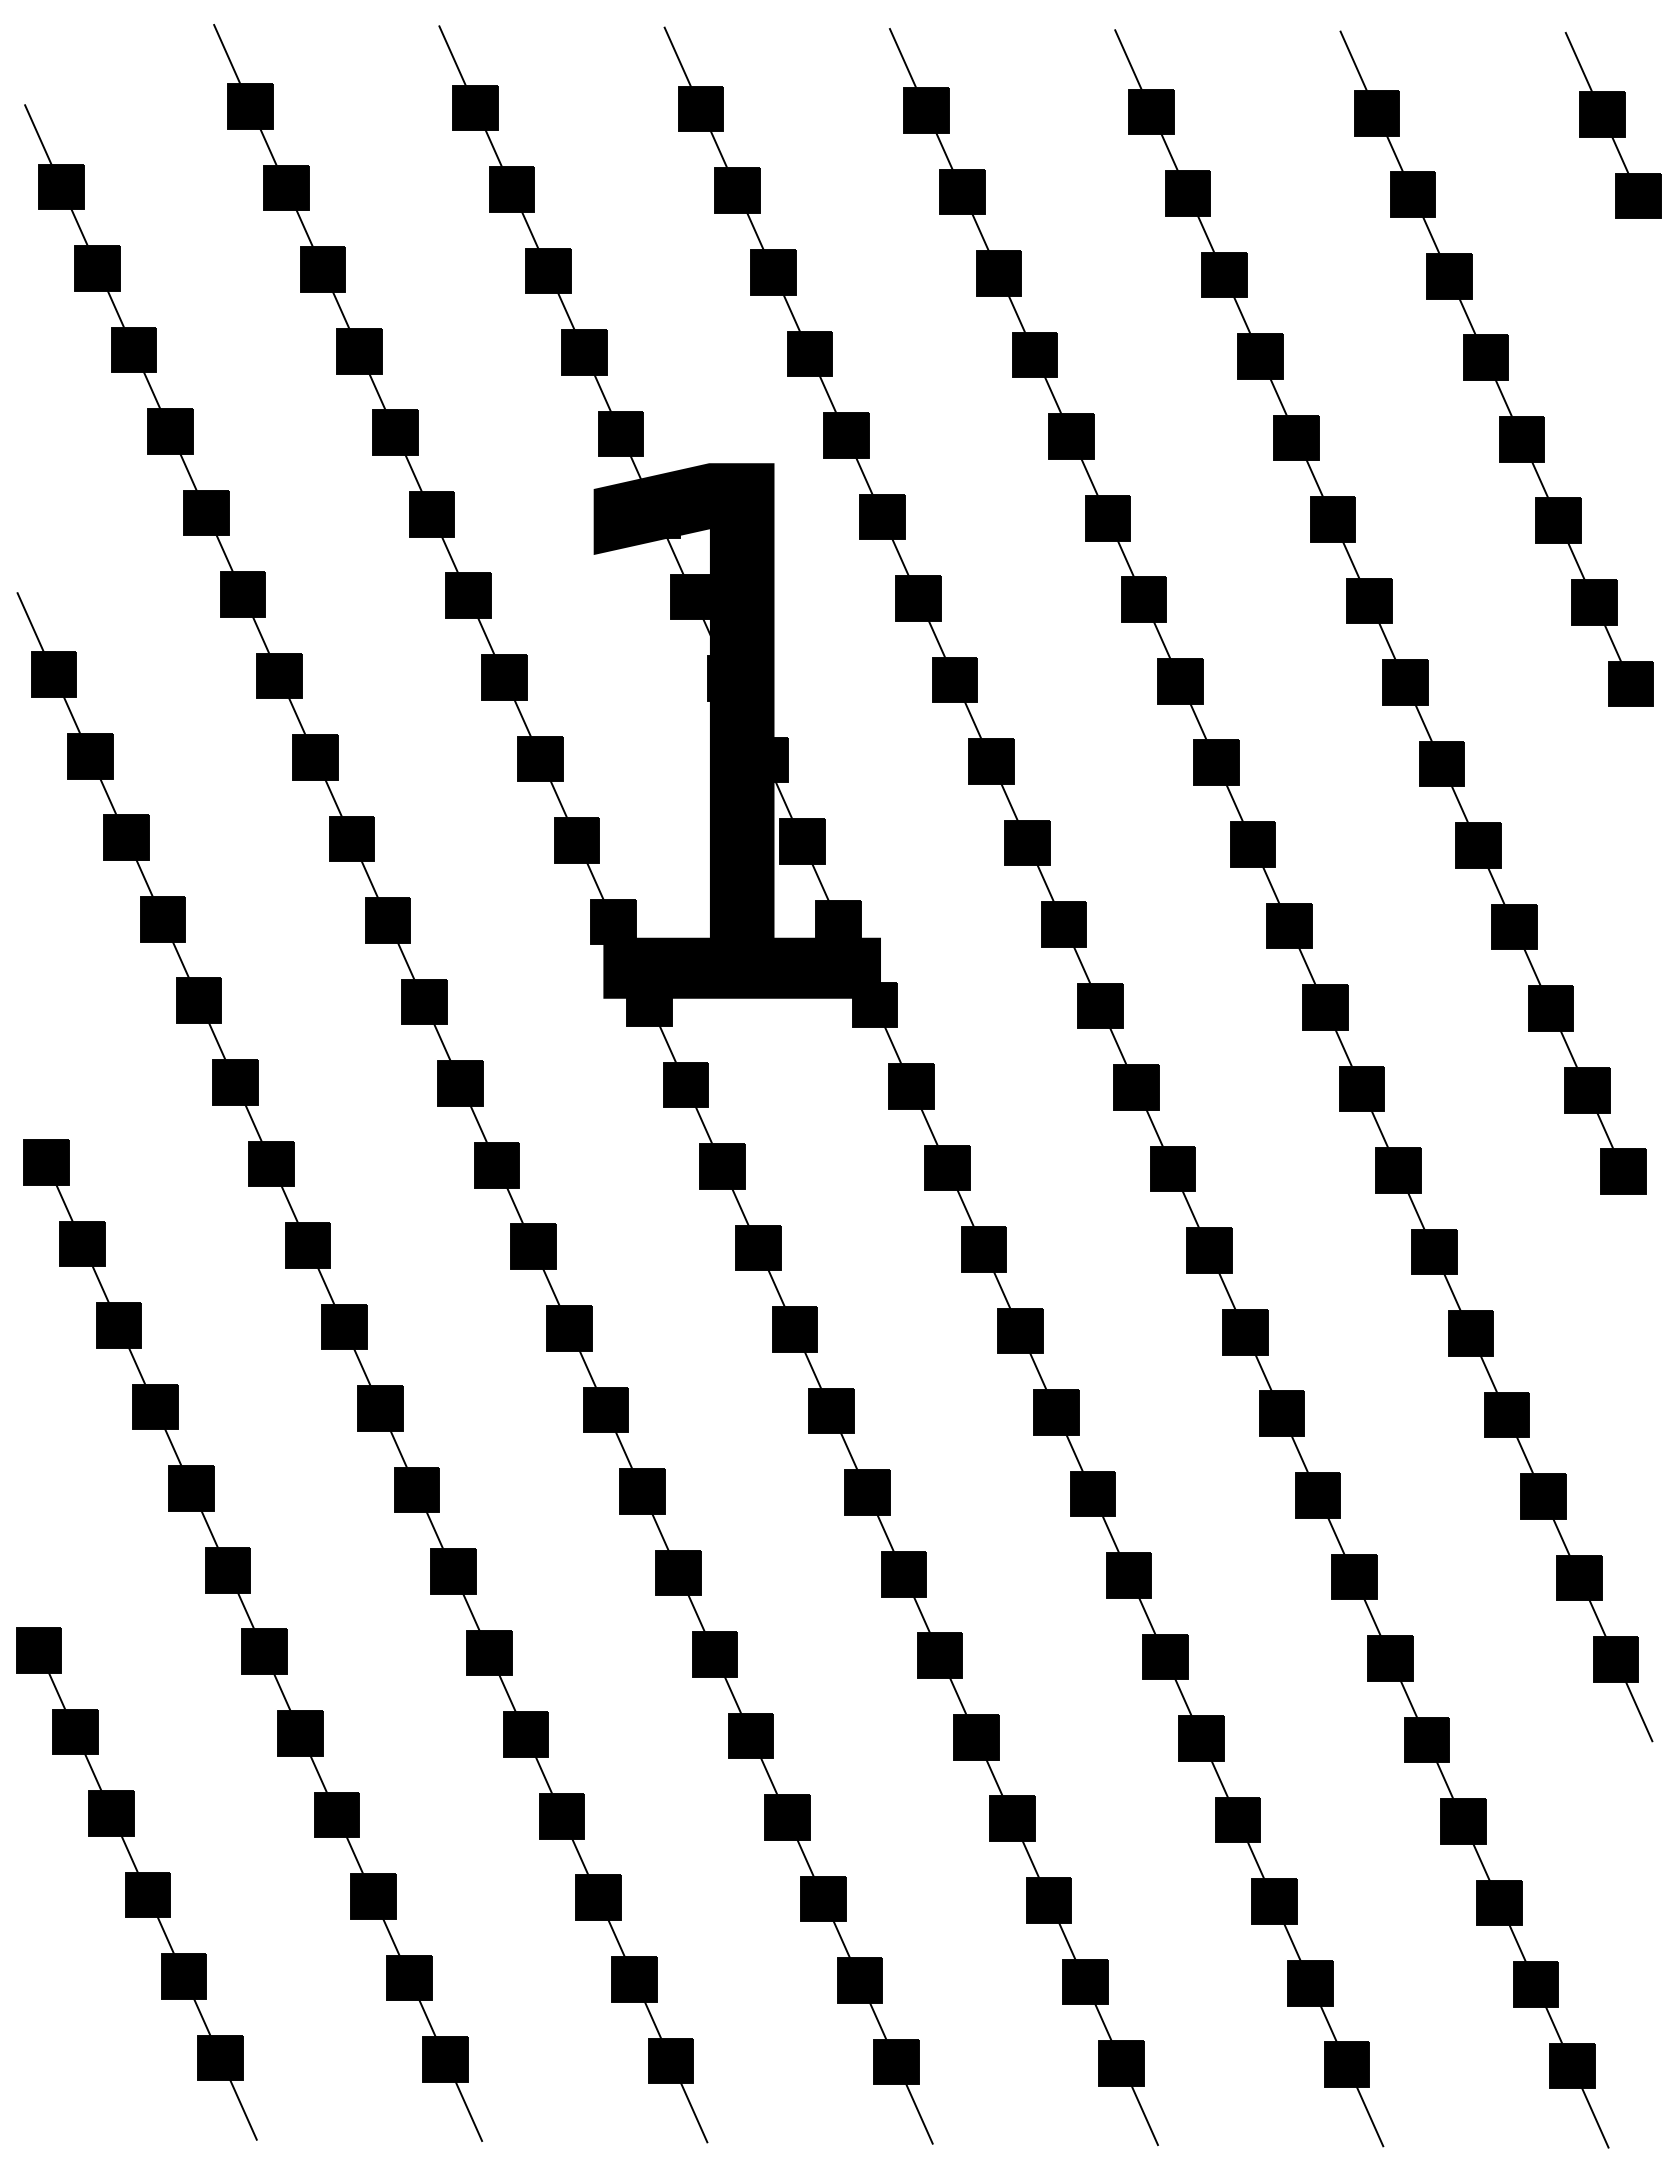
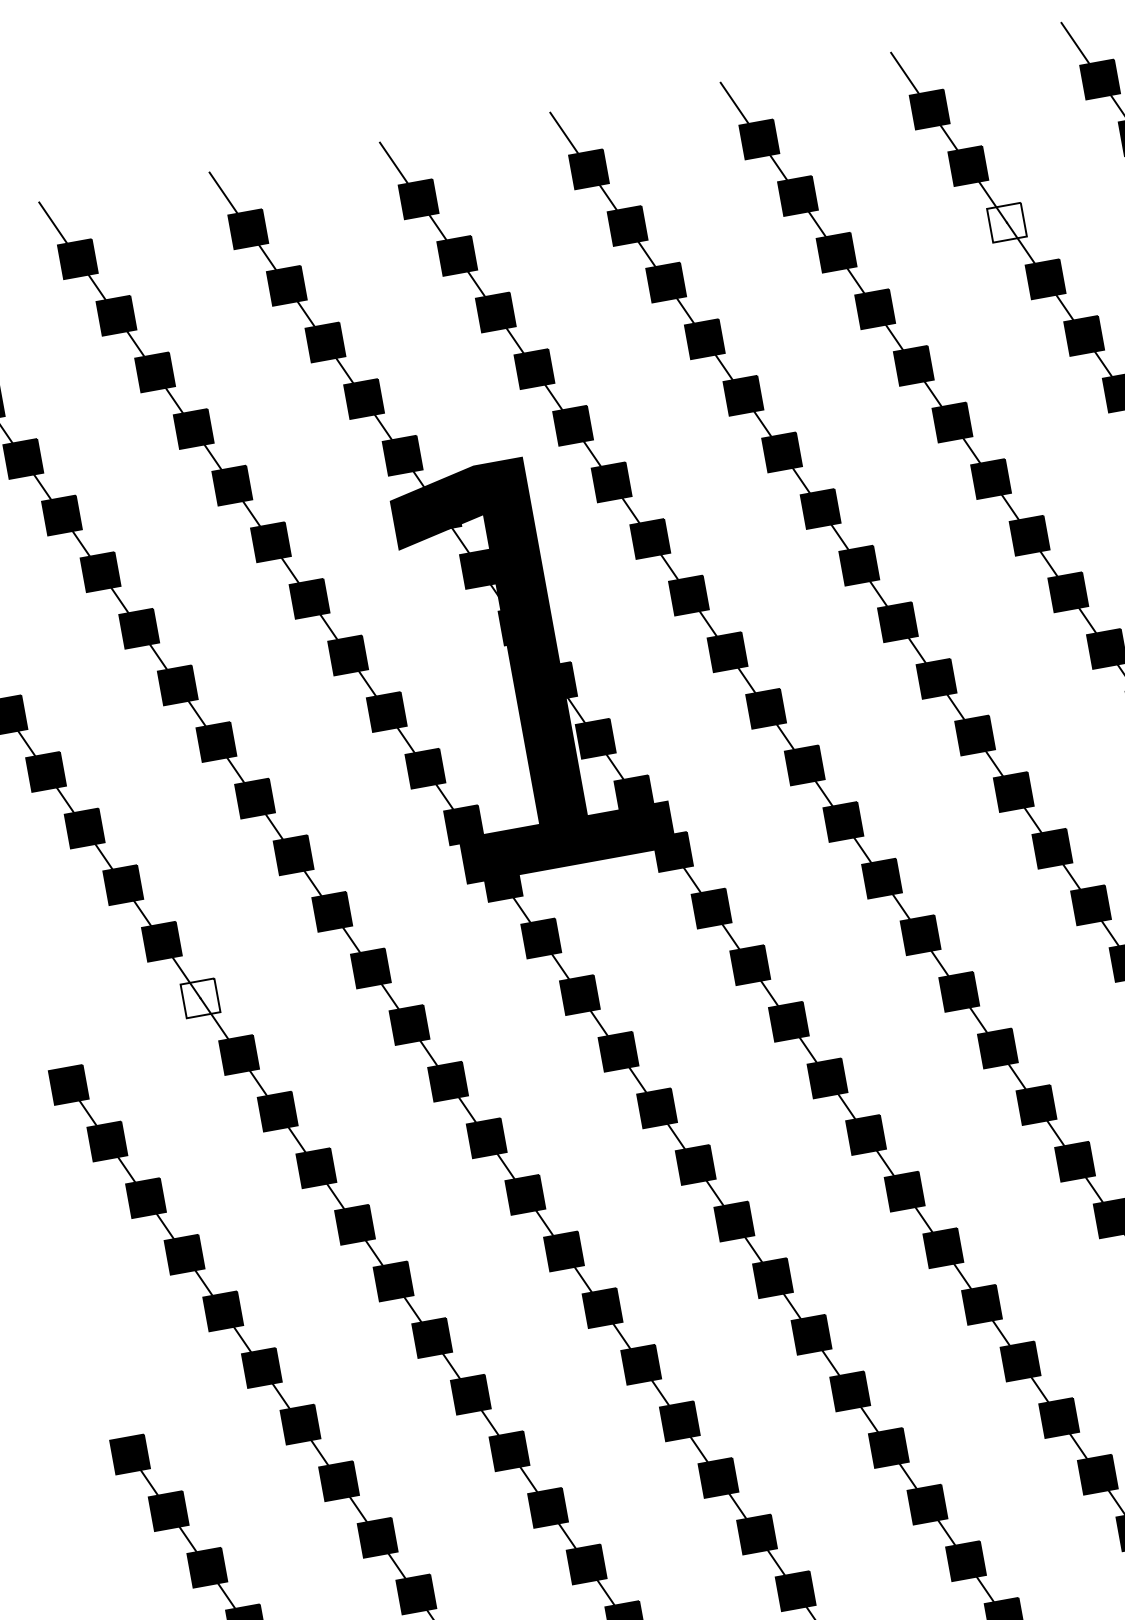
fill: (1449, 275) -> (1006, 222), removed
fill: (235, 1082) -> (200, 998), removed

